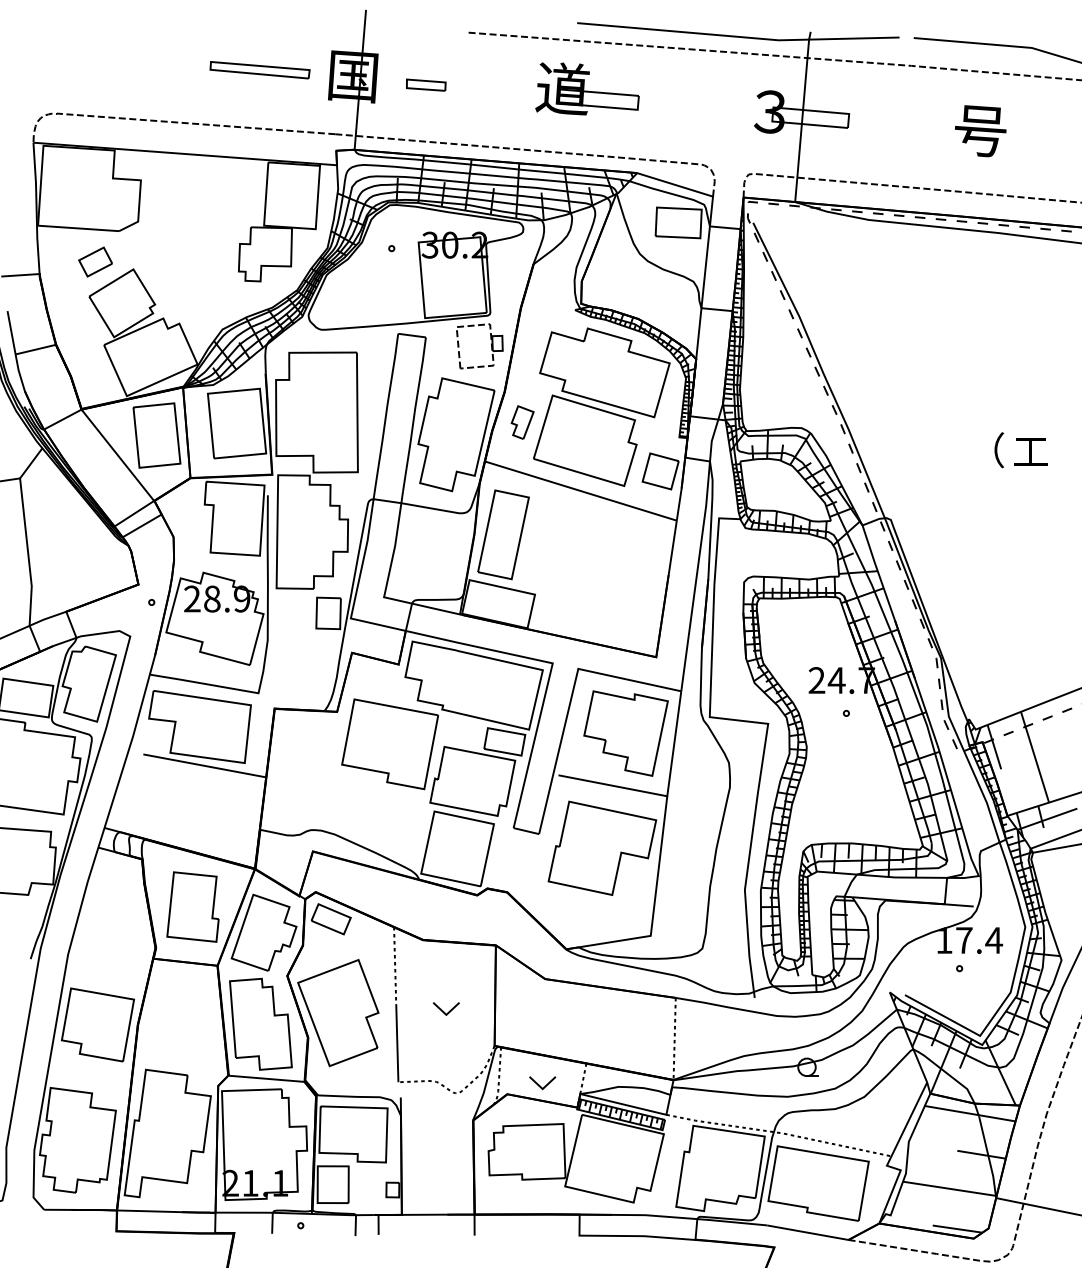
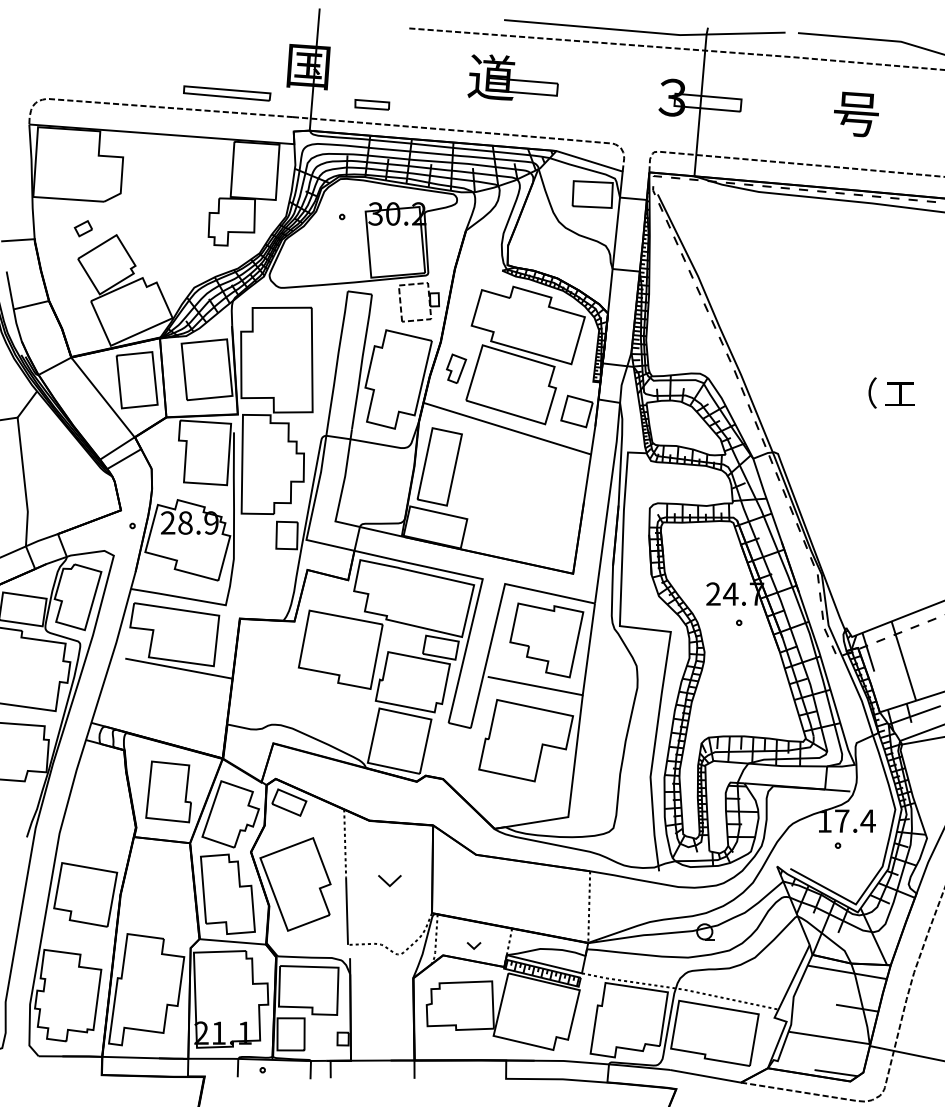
part: (259, 70) -> (226, 93), moved
part: (426, 84) -> (372, 104), moved
part: (95, 261) -> (83, 228), size x0.6
part: (542, 1083) -> (473, 946), size x0.6

